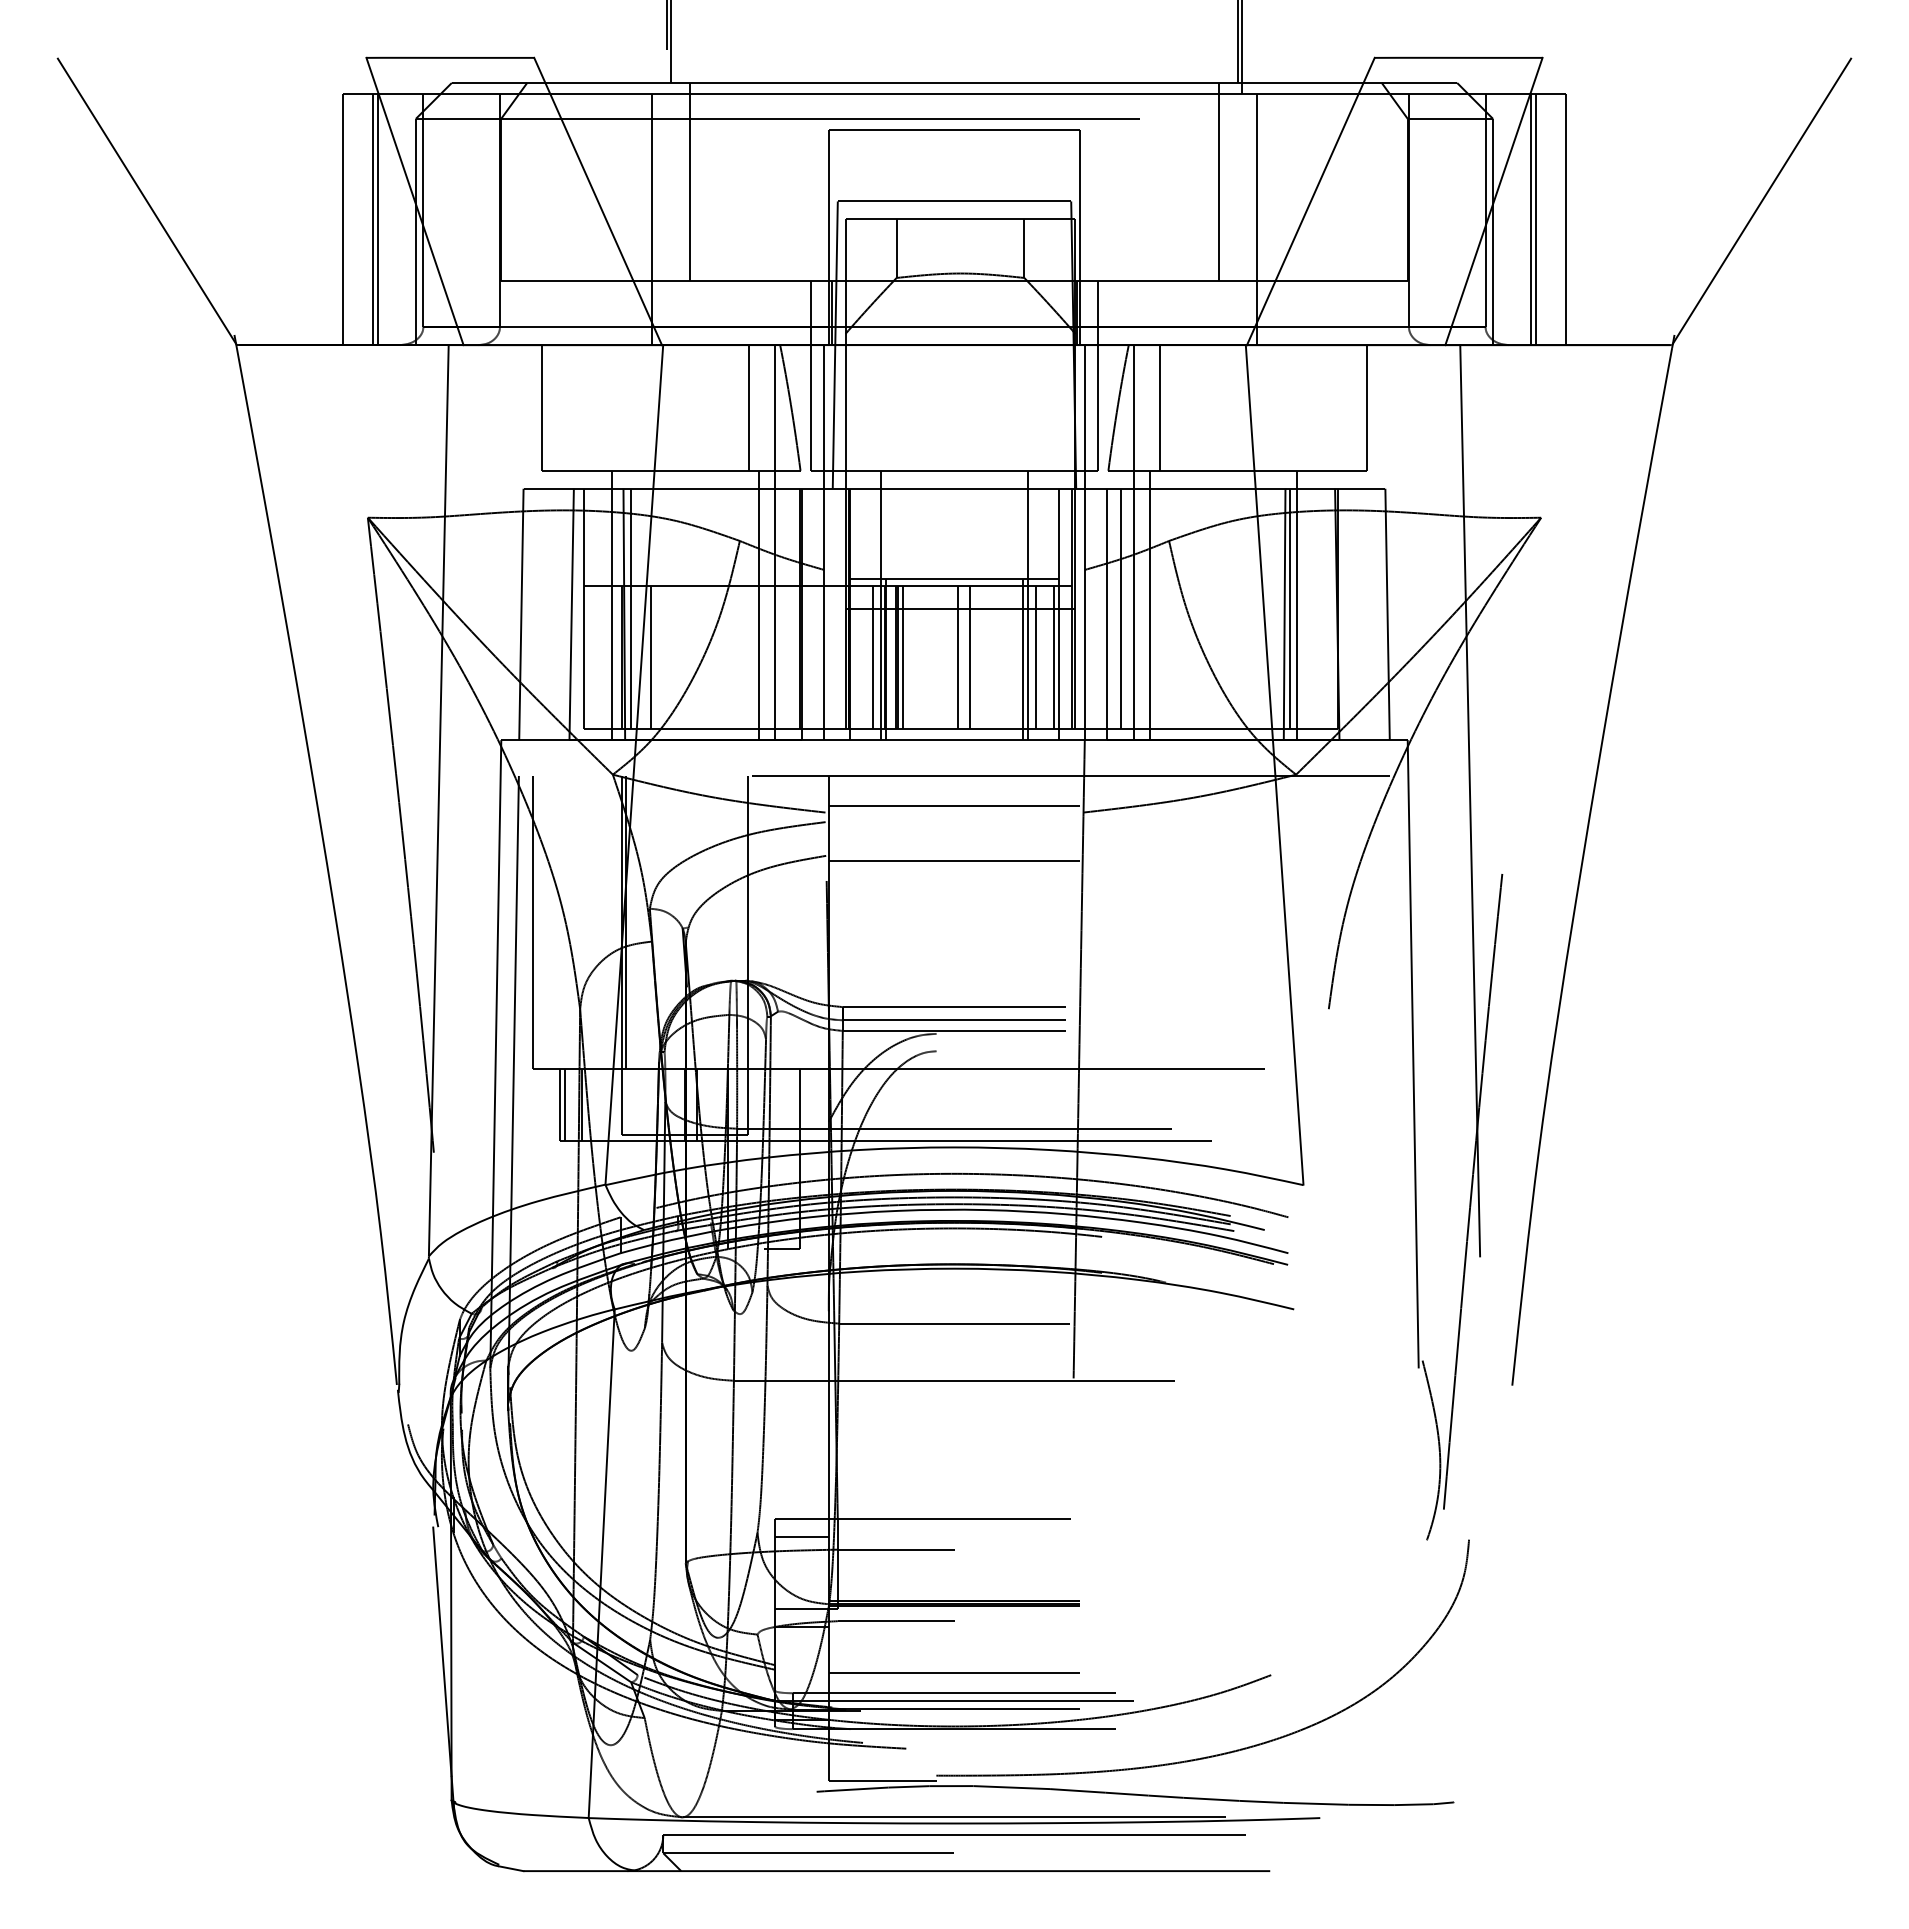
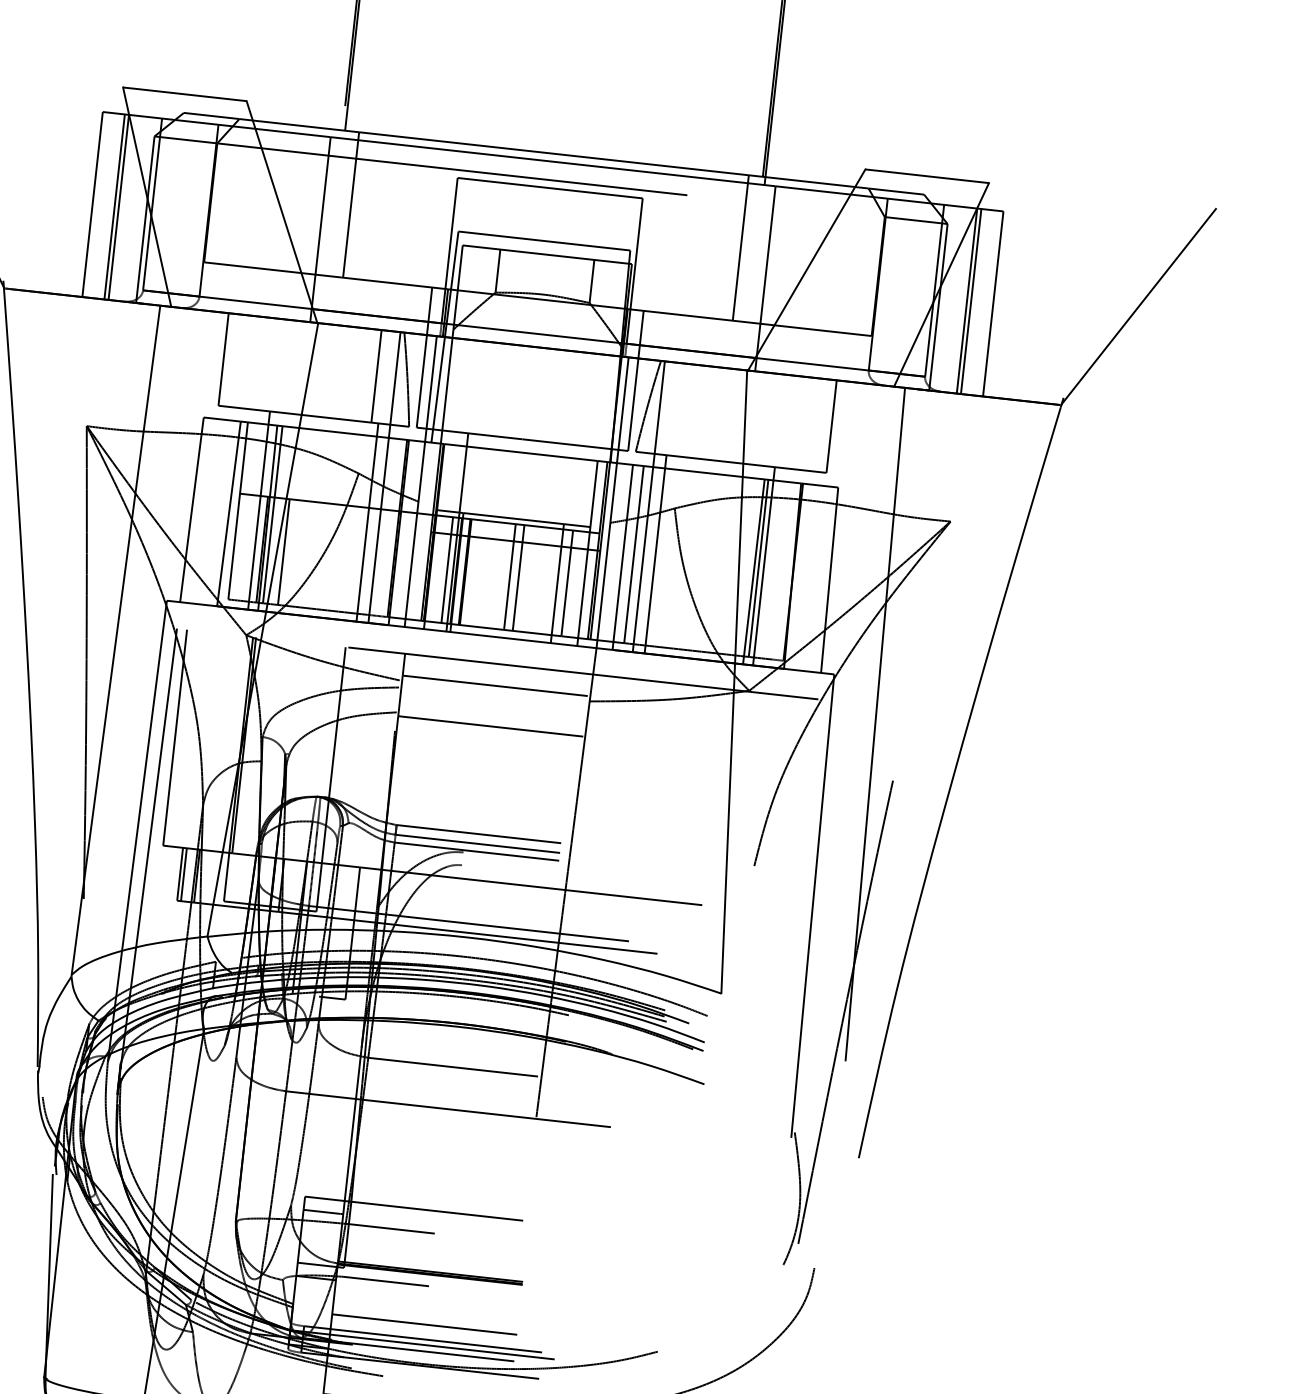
line: (1159, 407) -> (678, 409), removed
line: (1028, 605) -> (566, 544), removed
line: (902, 657) -> (469, 572), removed
line: (1053, 657) -> (580, 584), removed

